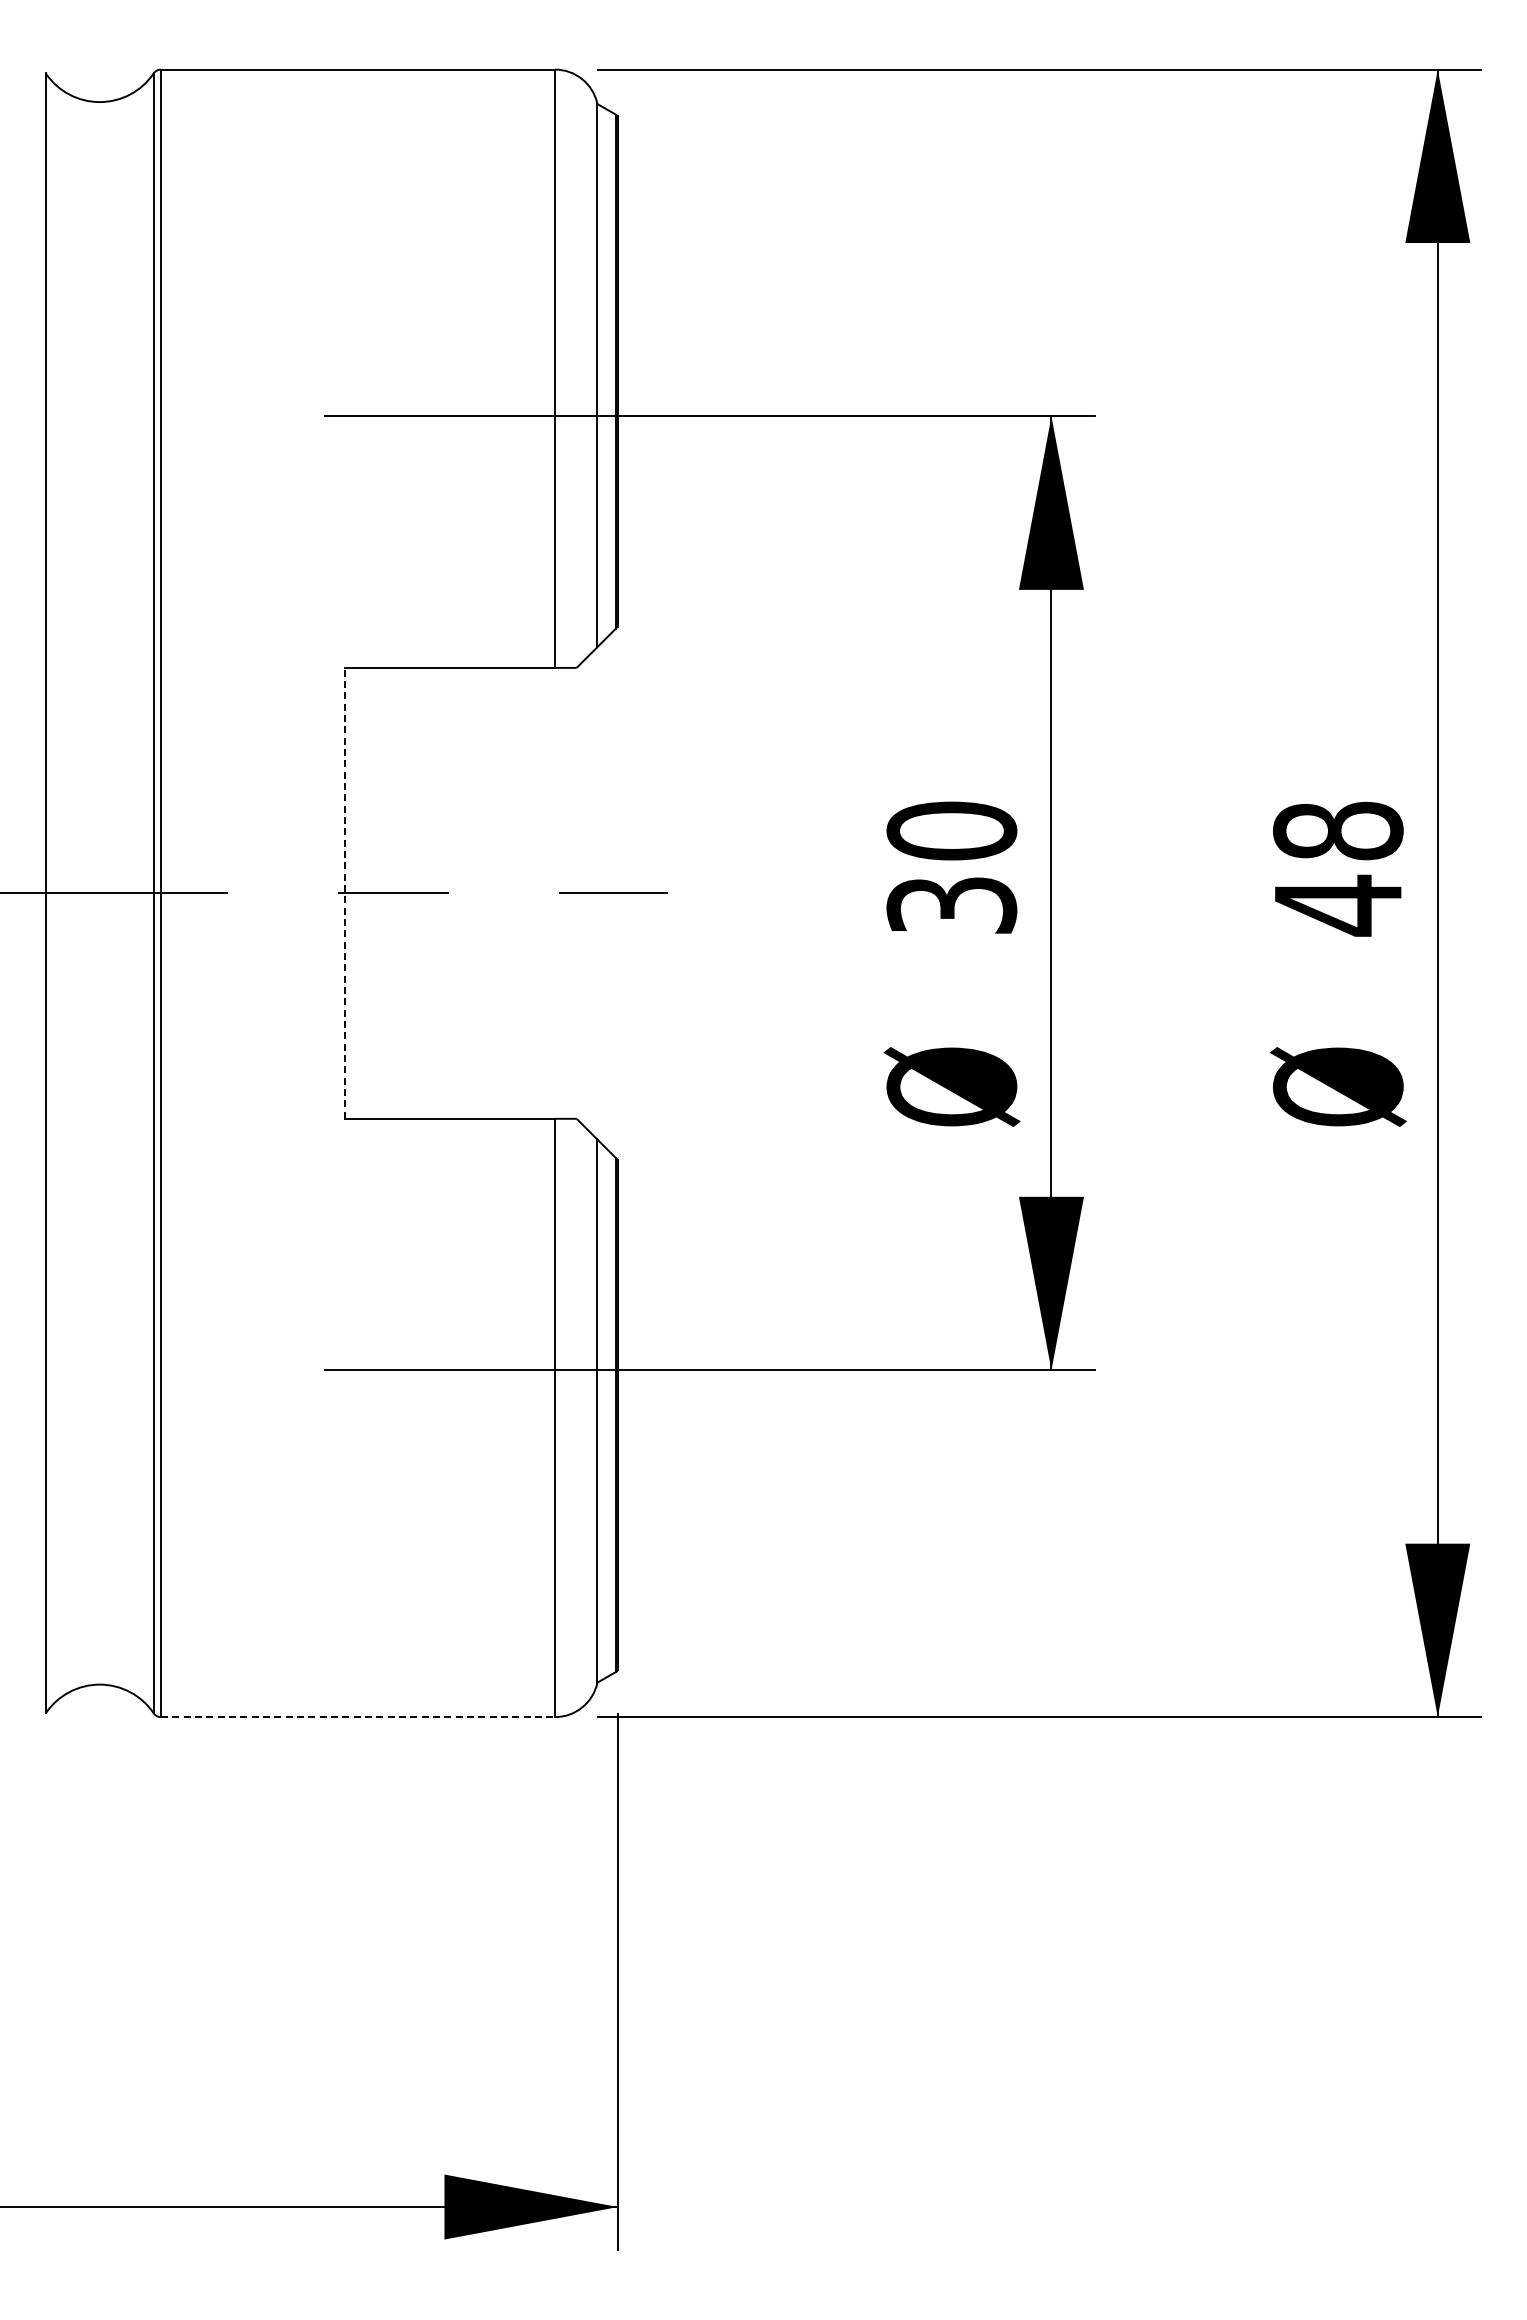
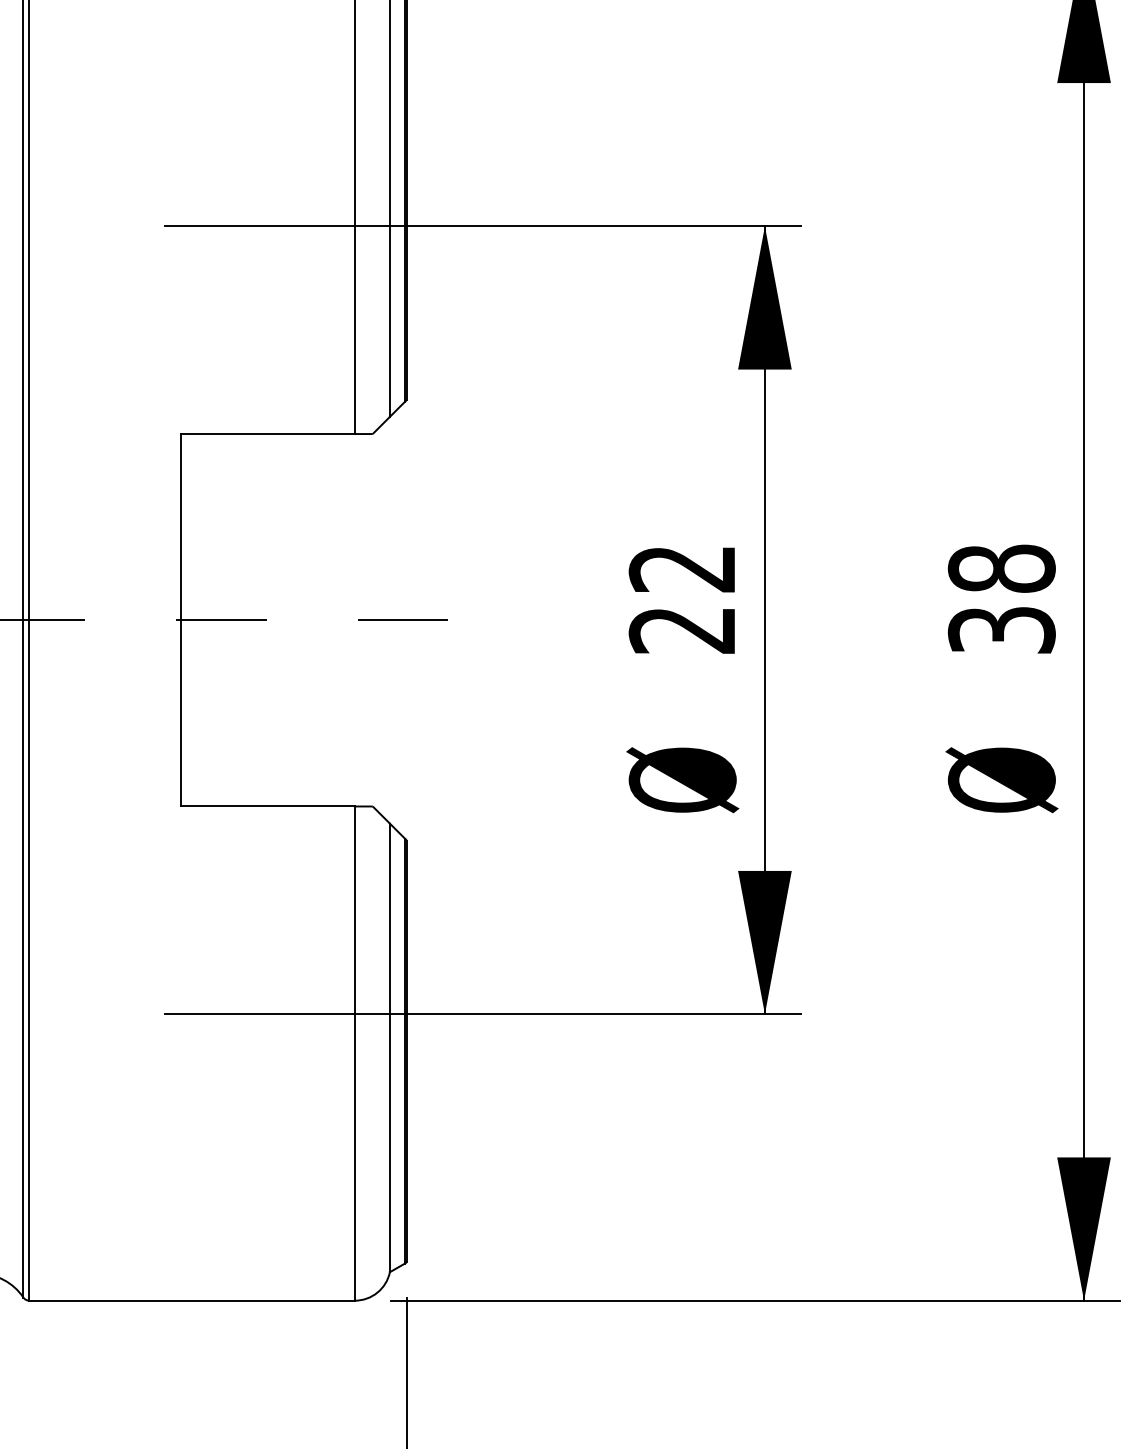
text: (951, 867) -> (682, 598), 30 -> 22
line: (344, 892) -> (180, 619), dashed -> solid
text: (1338, 905) -> (1002, 630), 48 -> 38
line: (358, 1717) -> (192, 1300), dashed -> solid

